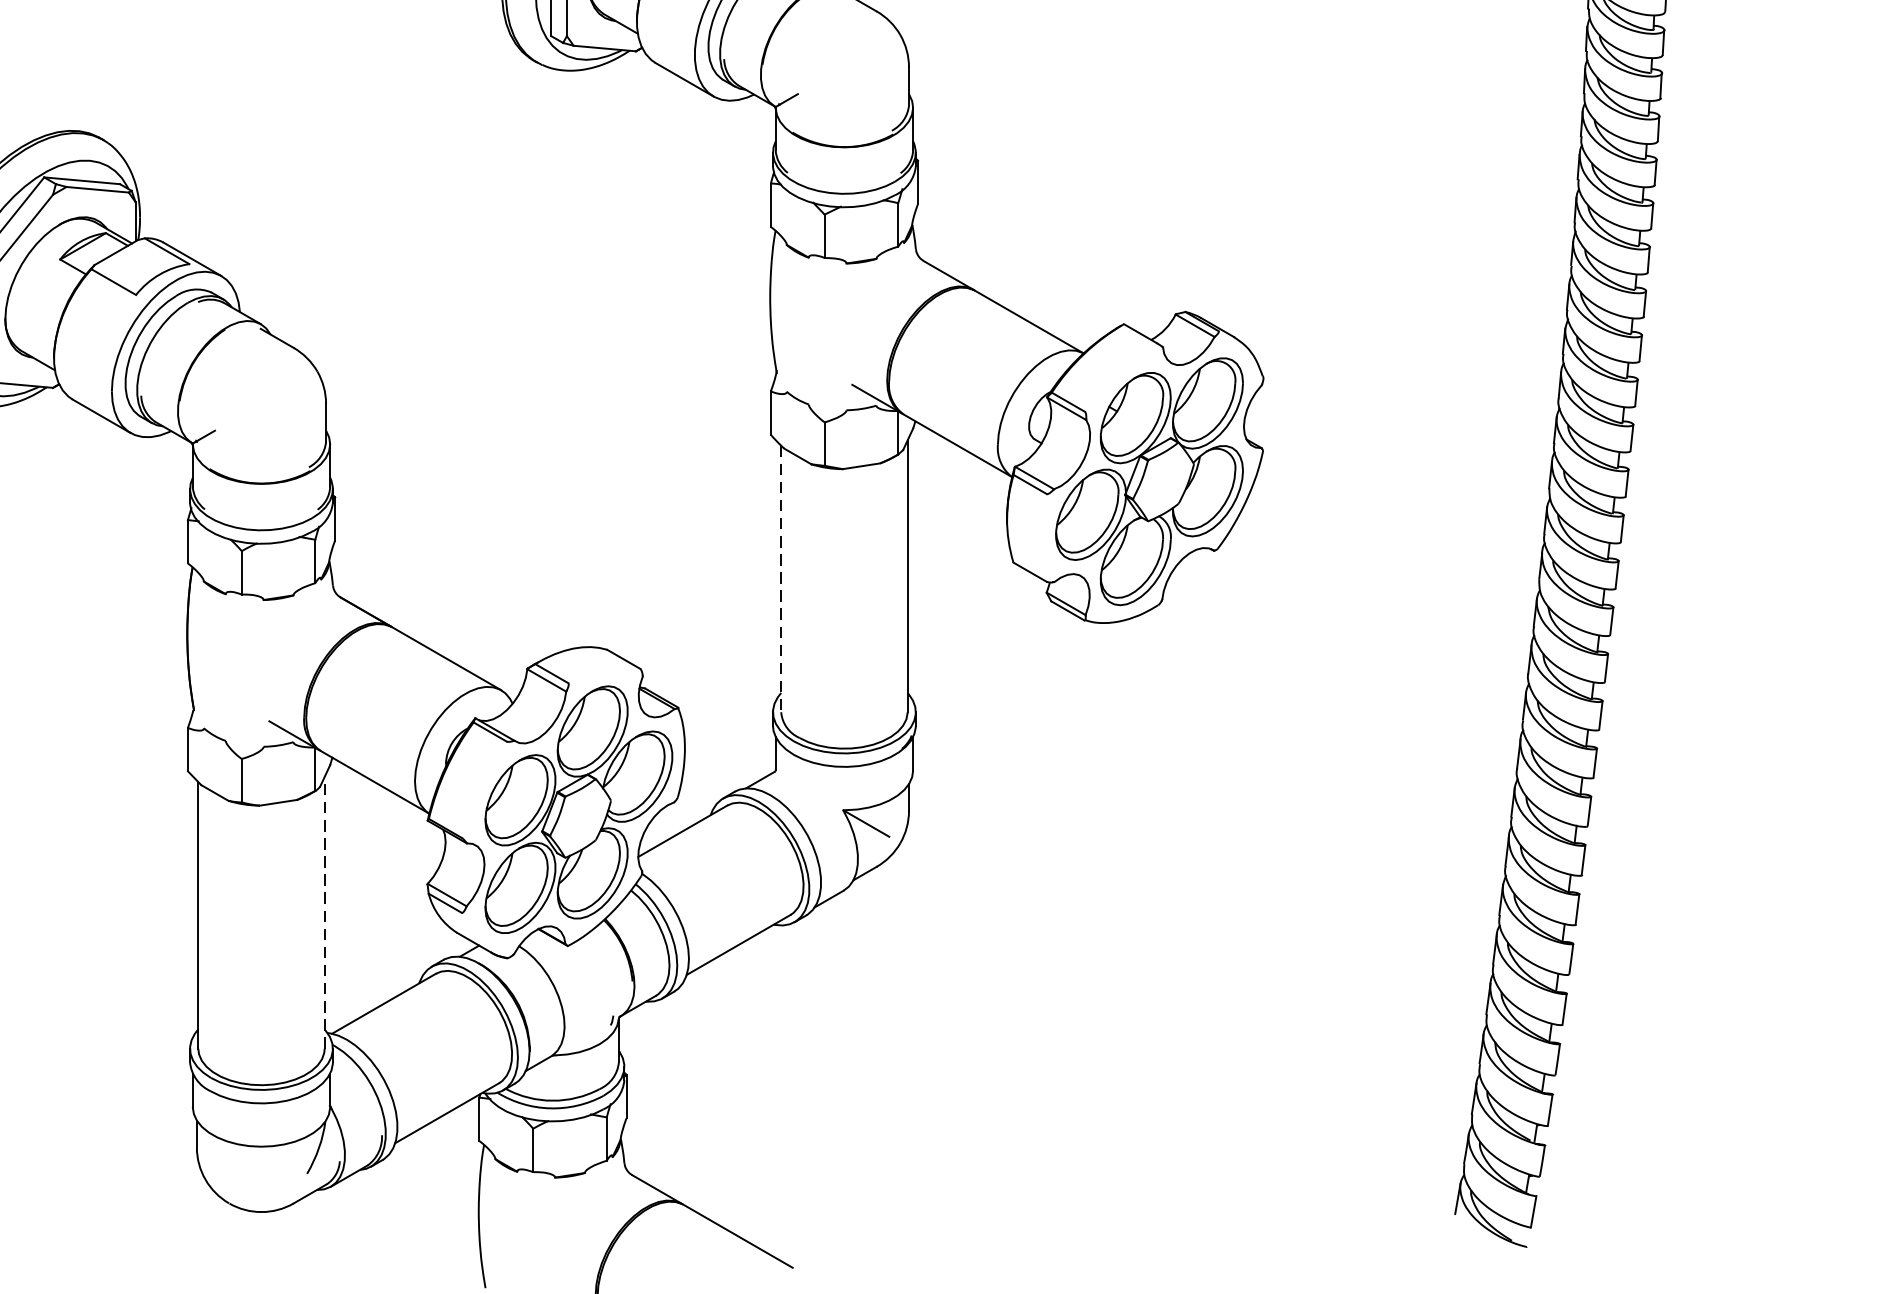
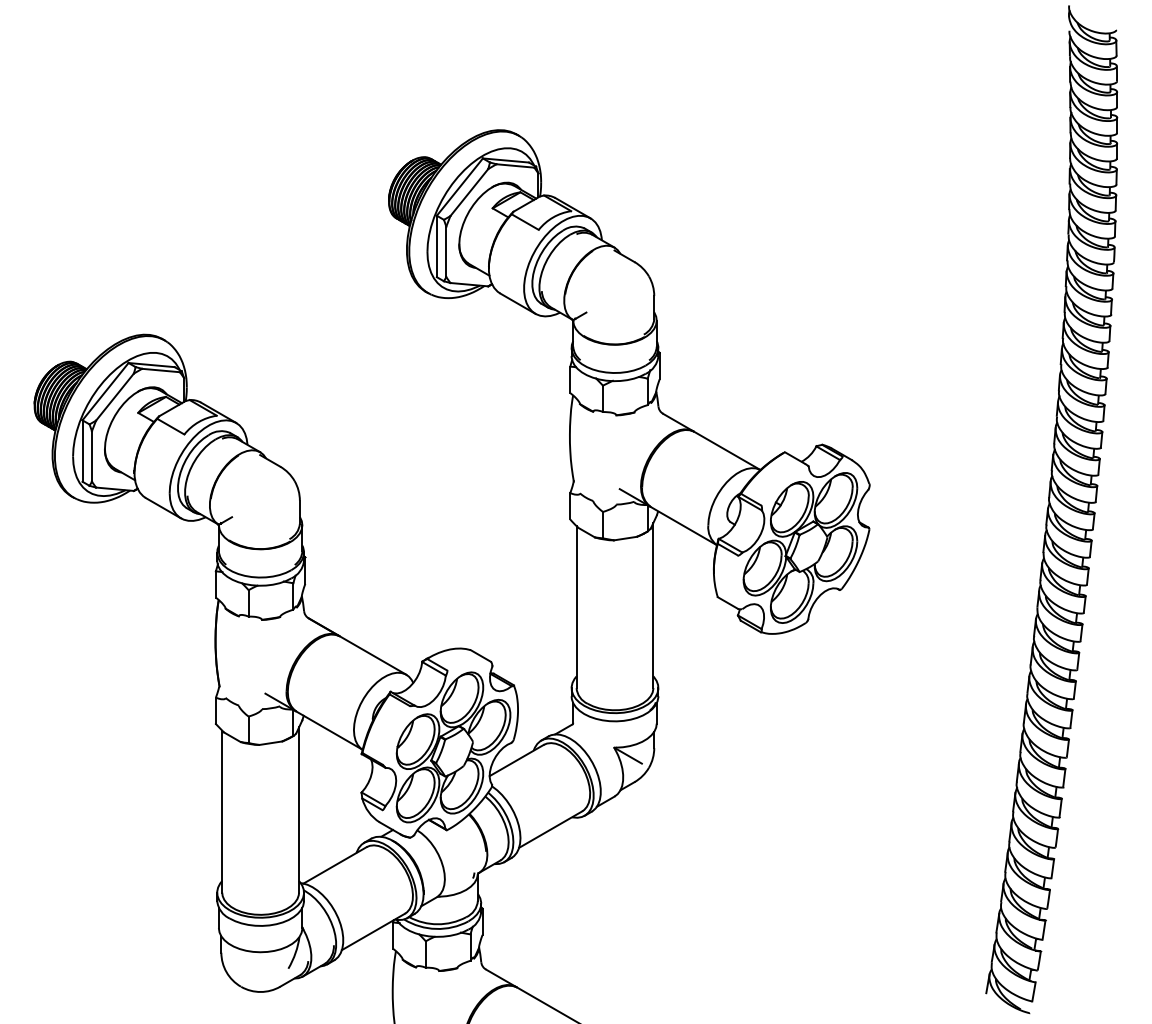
line: (781, 579) -> (576, 607), dashed -> solid
line: (325, 913) -> (299, 810), dashed -> solid

